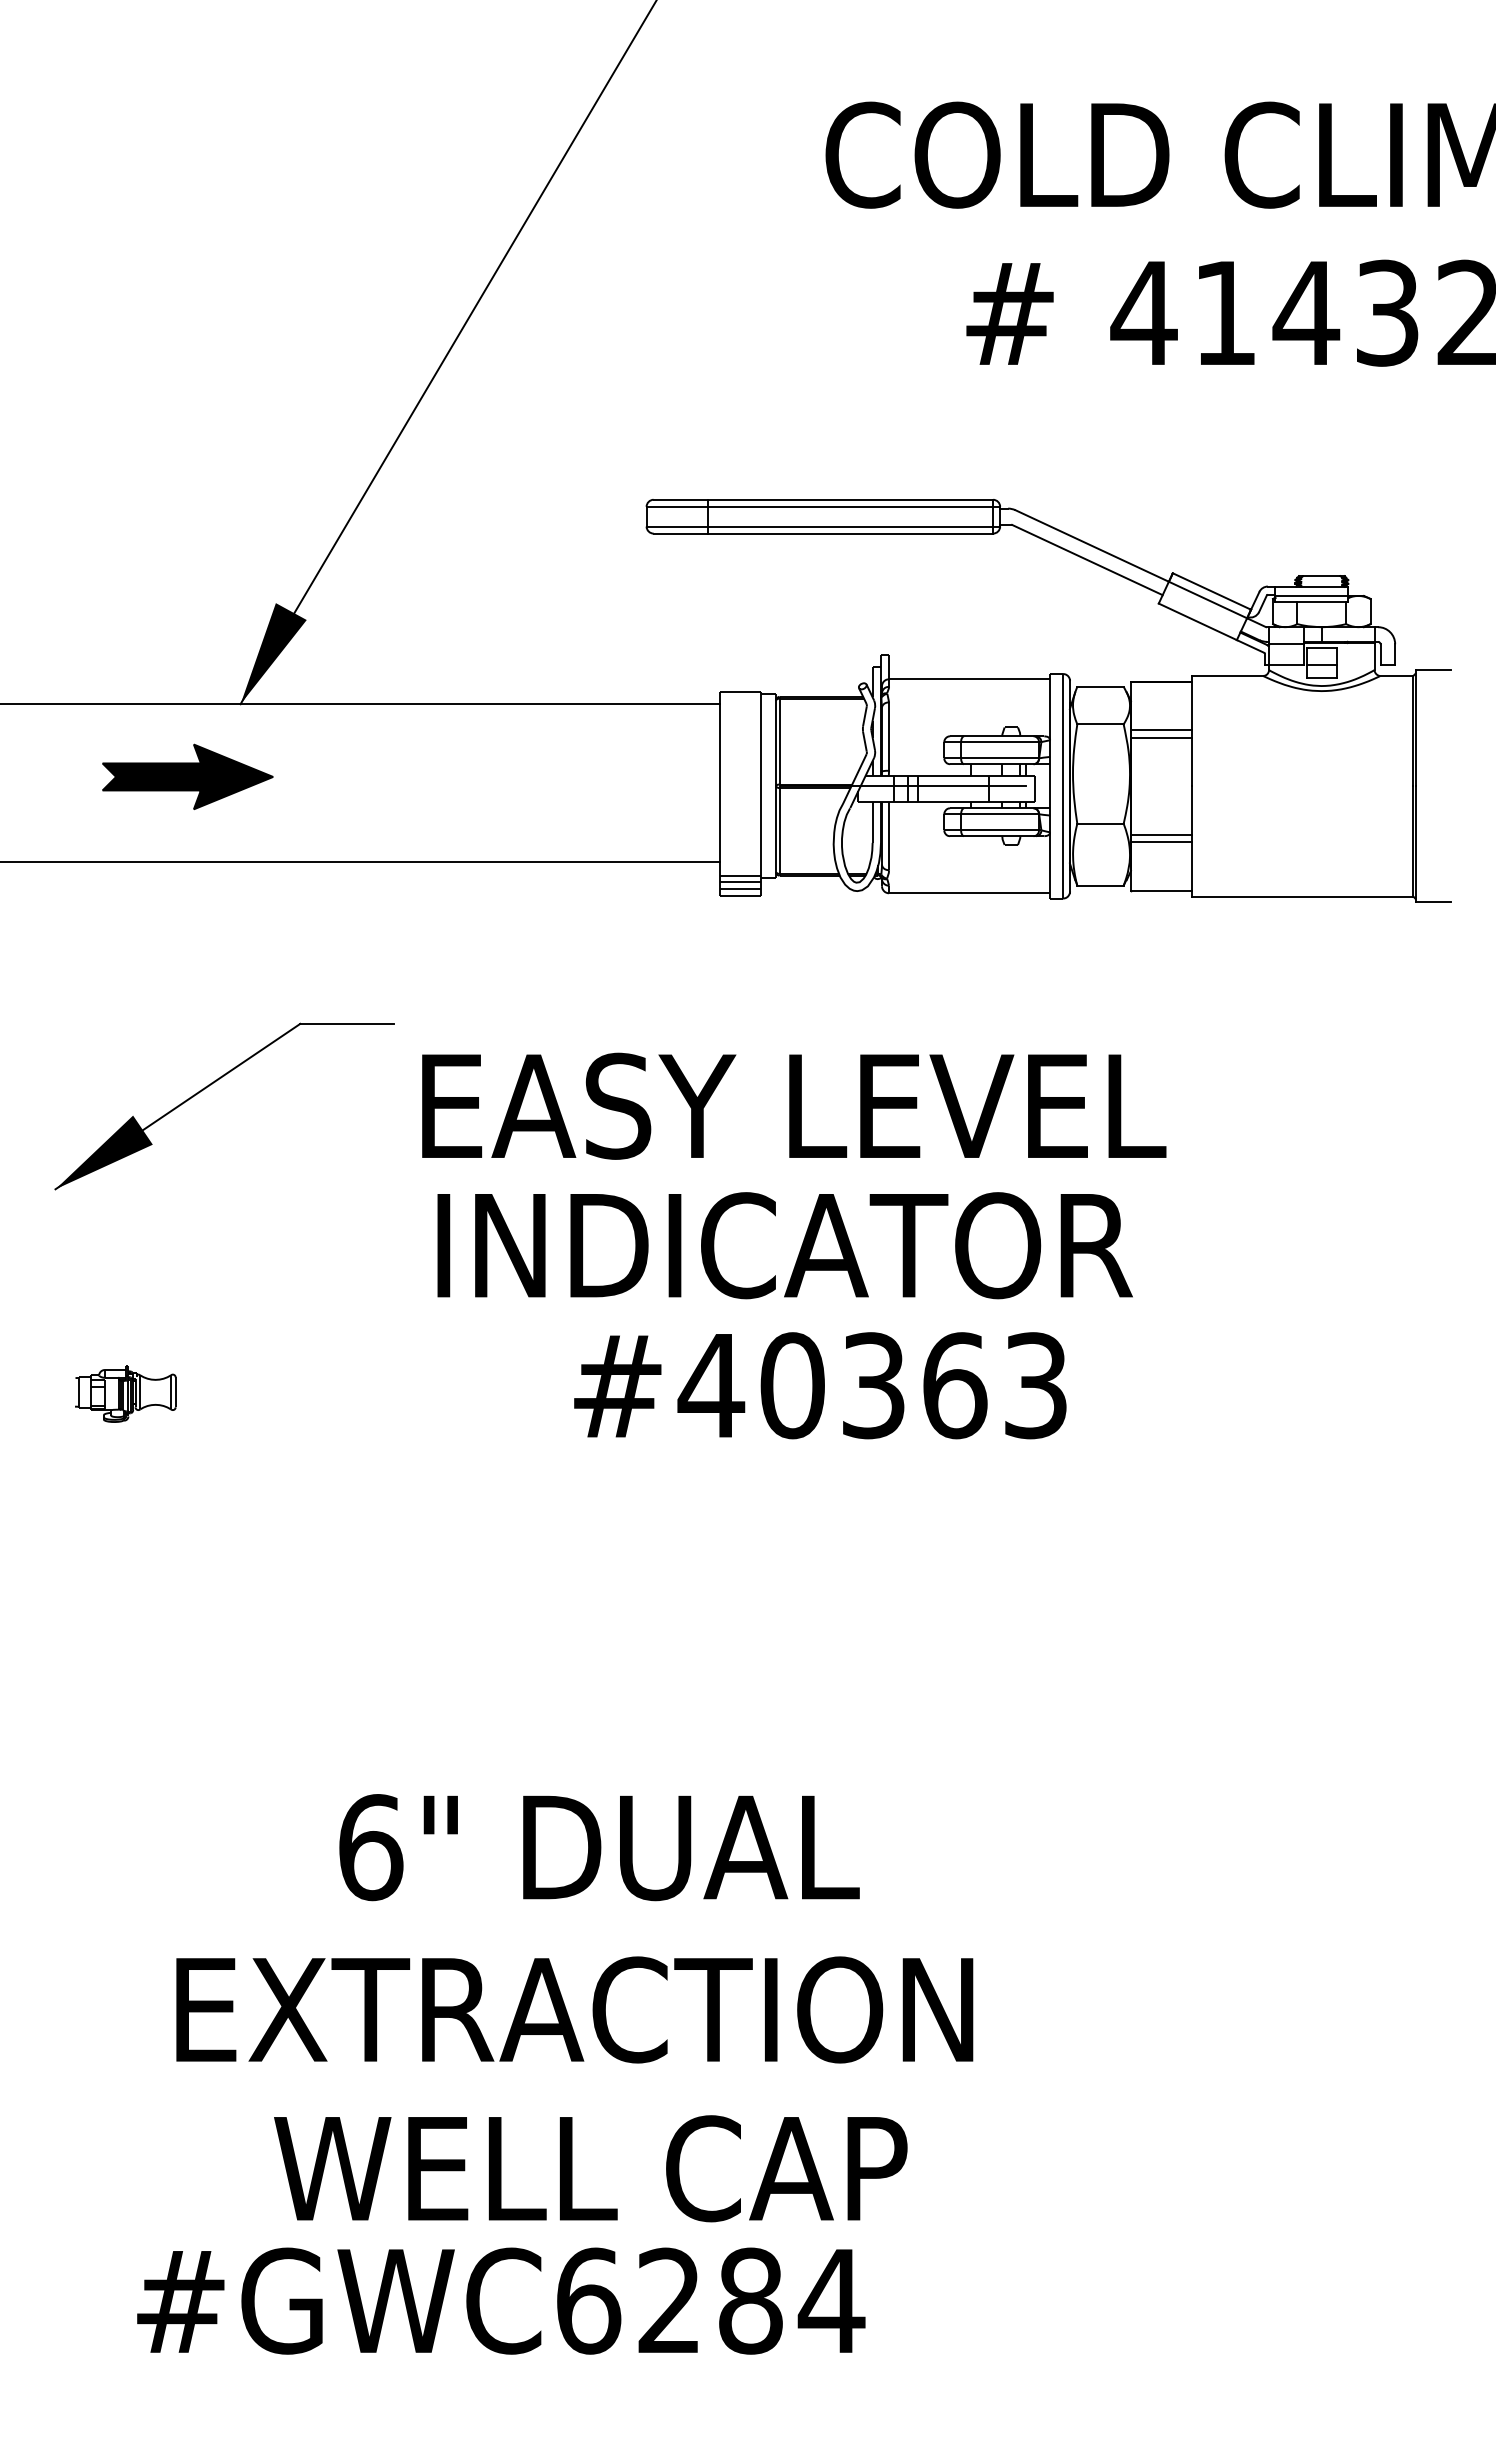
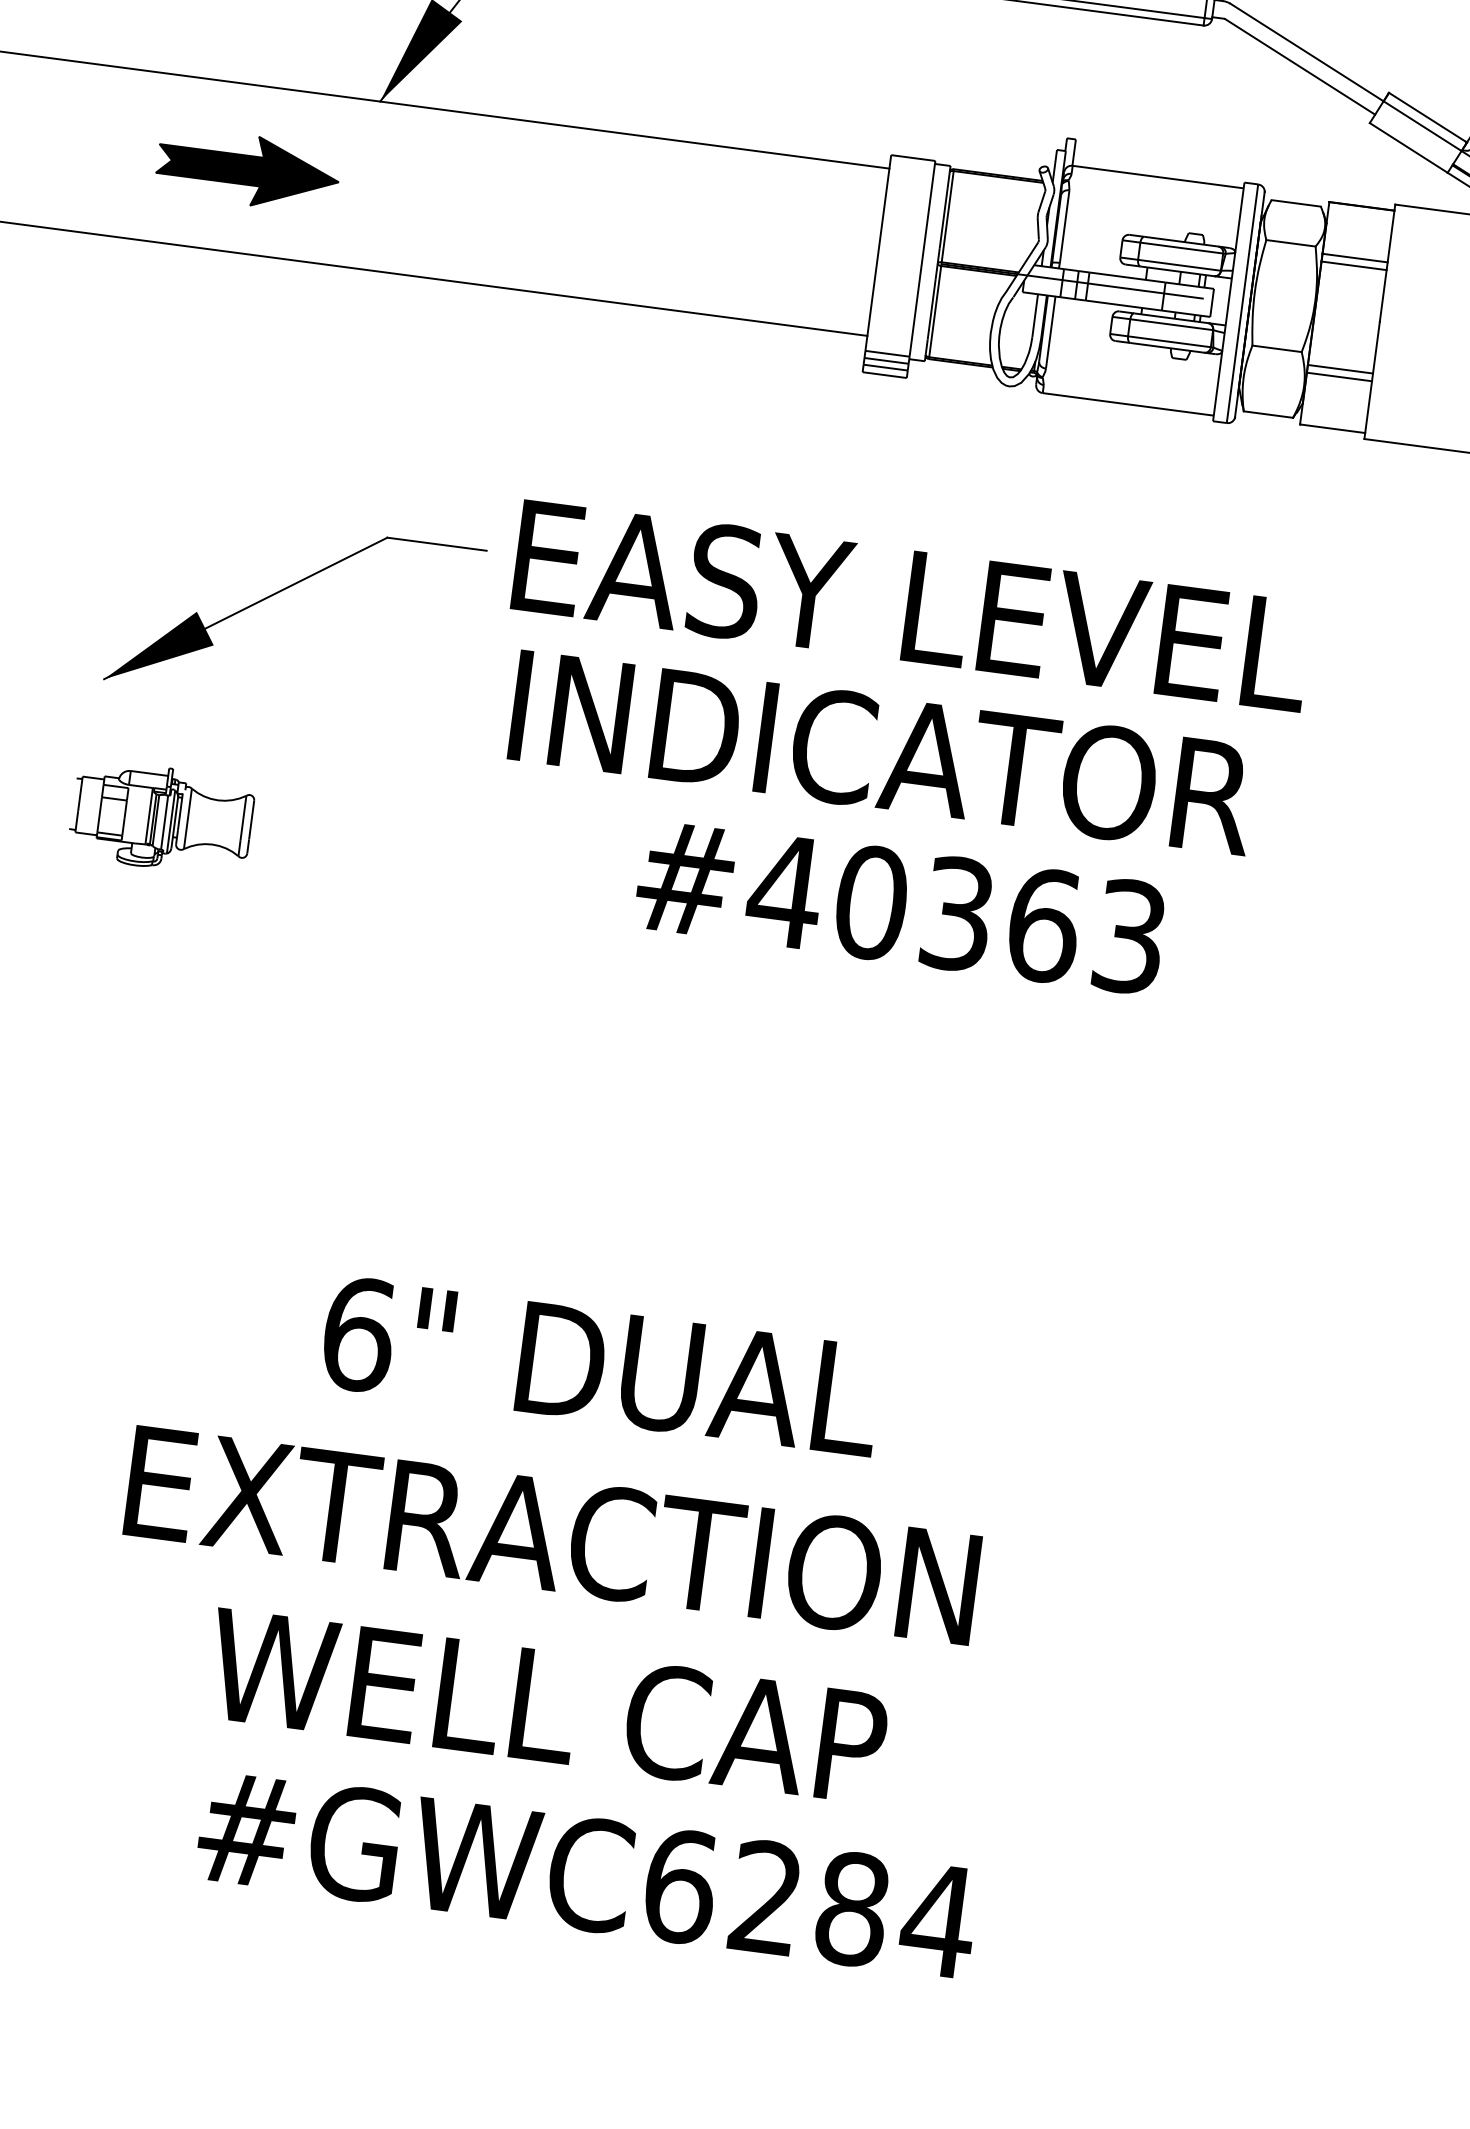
part: (187, 776) -> (247, 169), moved
part: (208, 1087) -> (280, 592), moved
part: (125, 1393) -> (161, 817), size x1.67
text: (501, 2300) -> (587, 1873), moved

